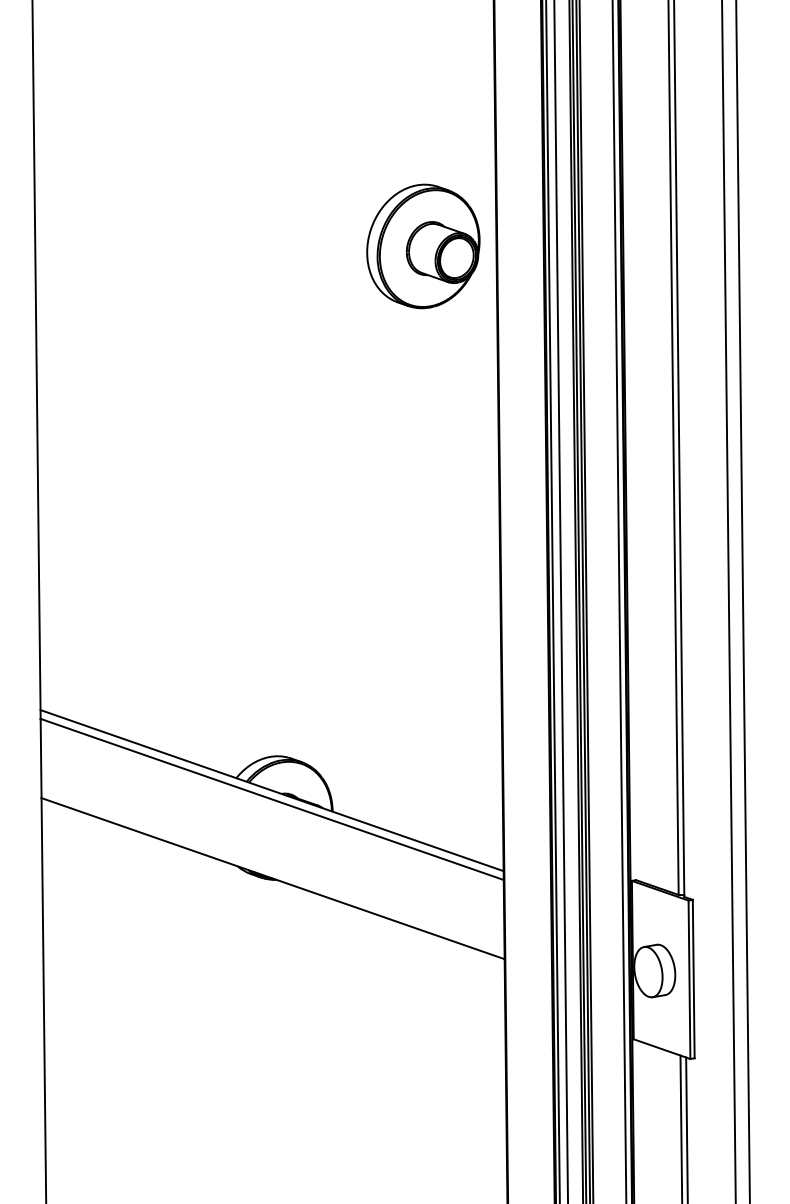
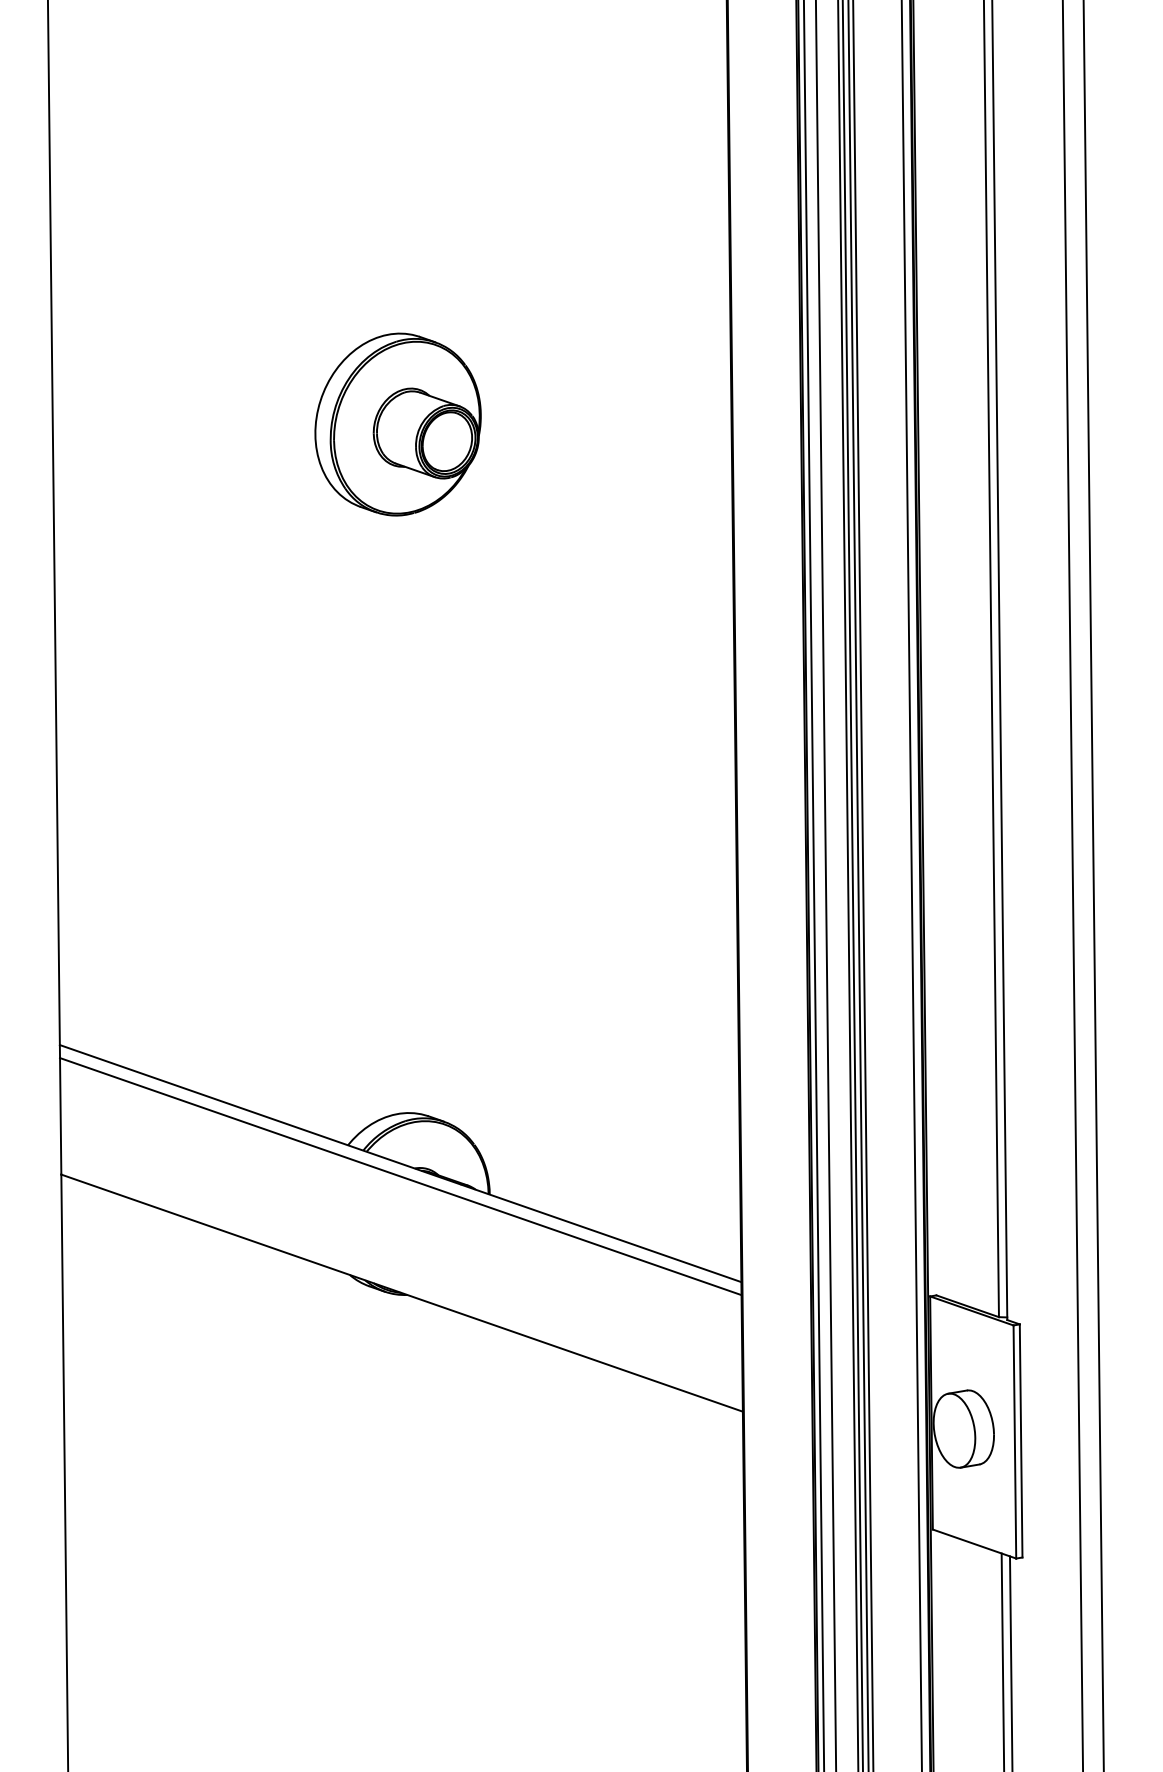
part: (423, 246) -> (398, 424), moved

